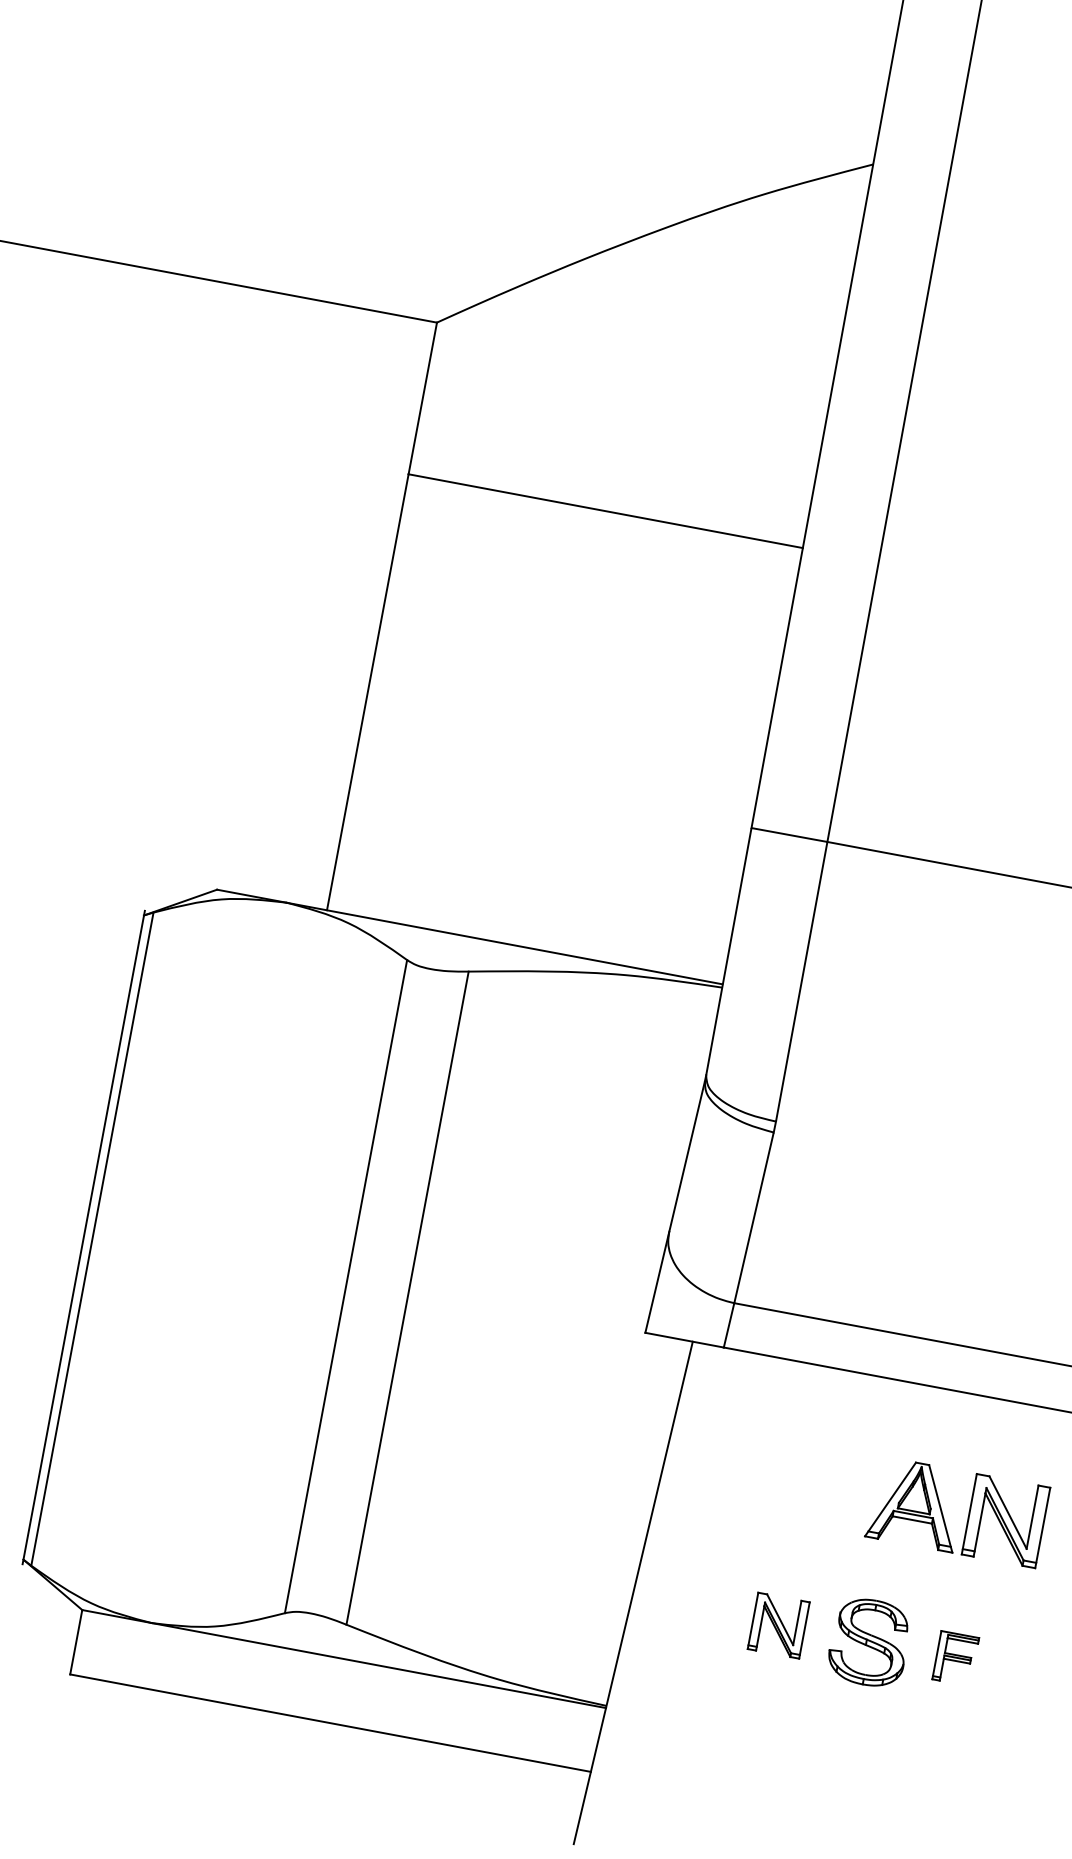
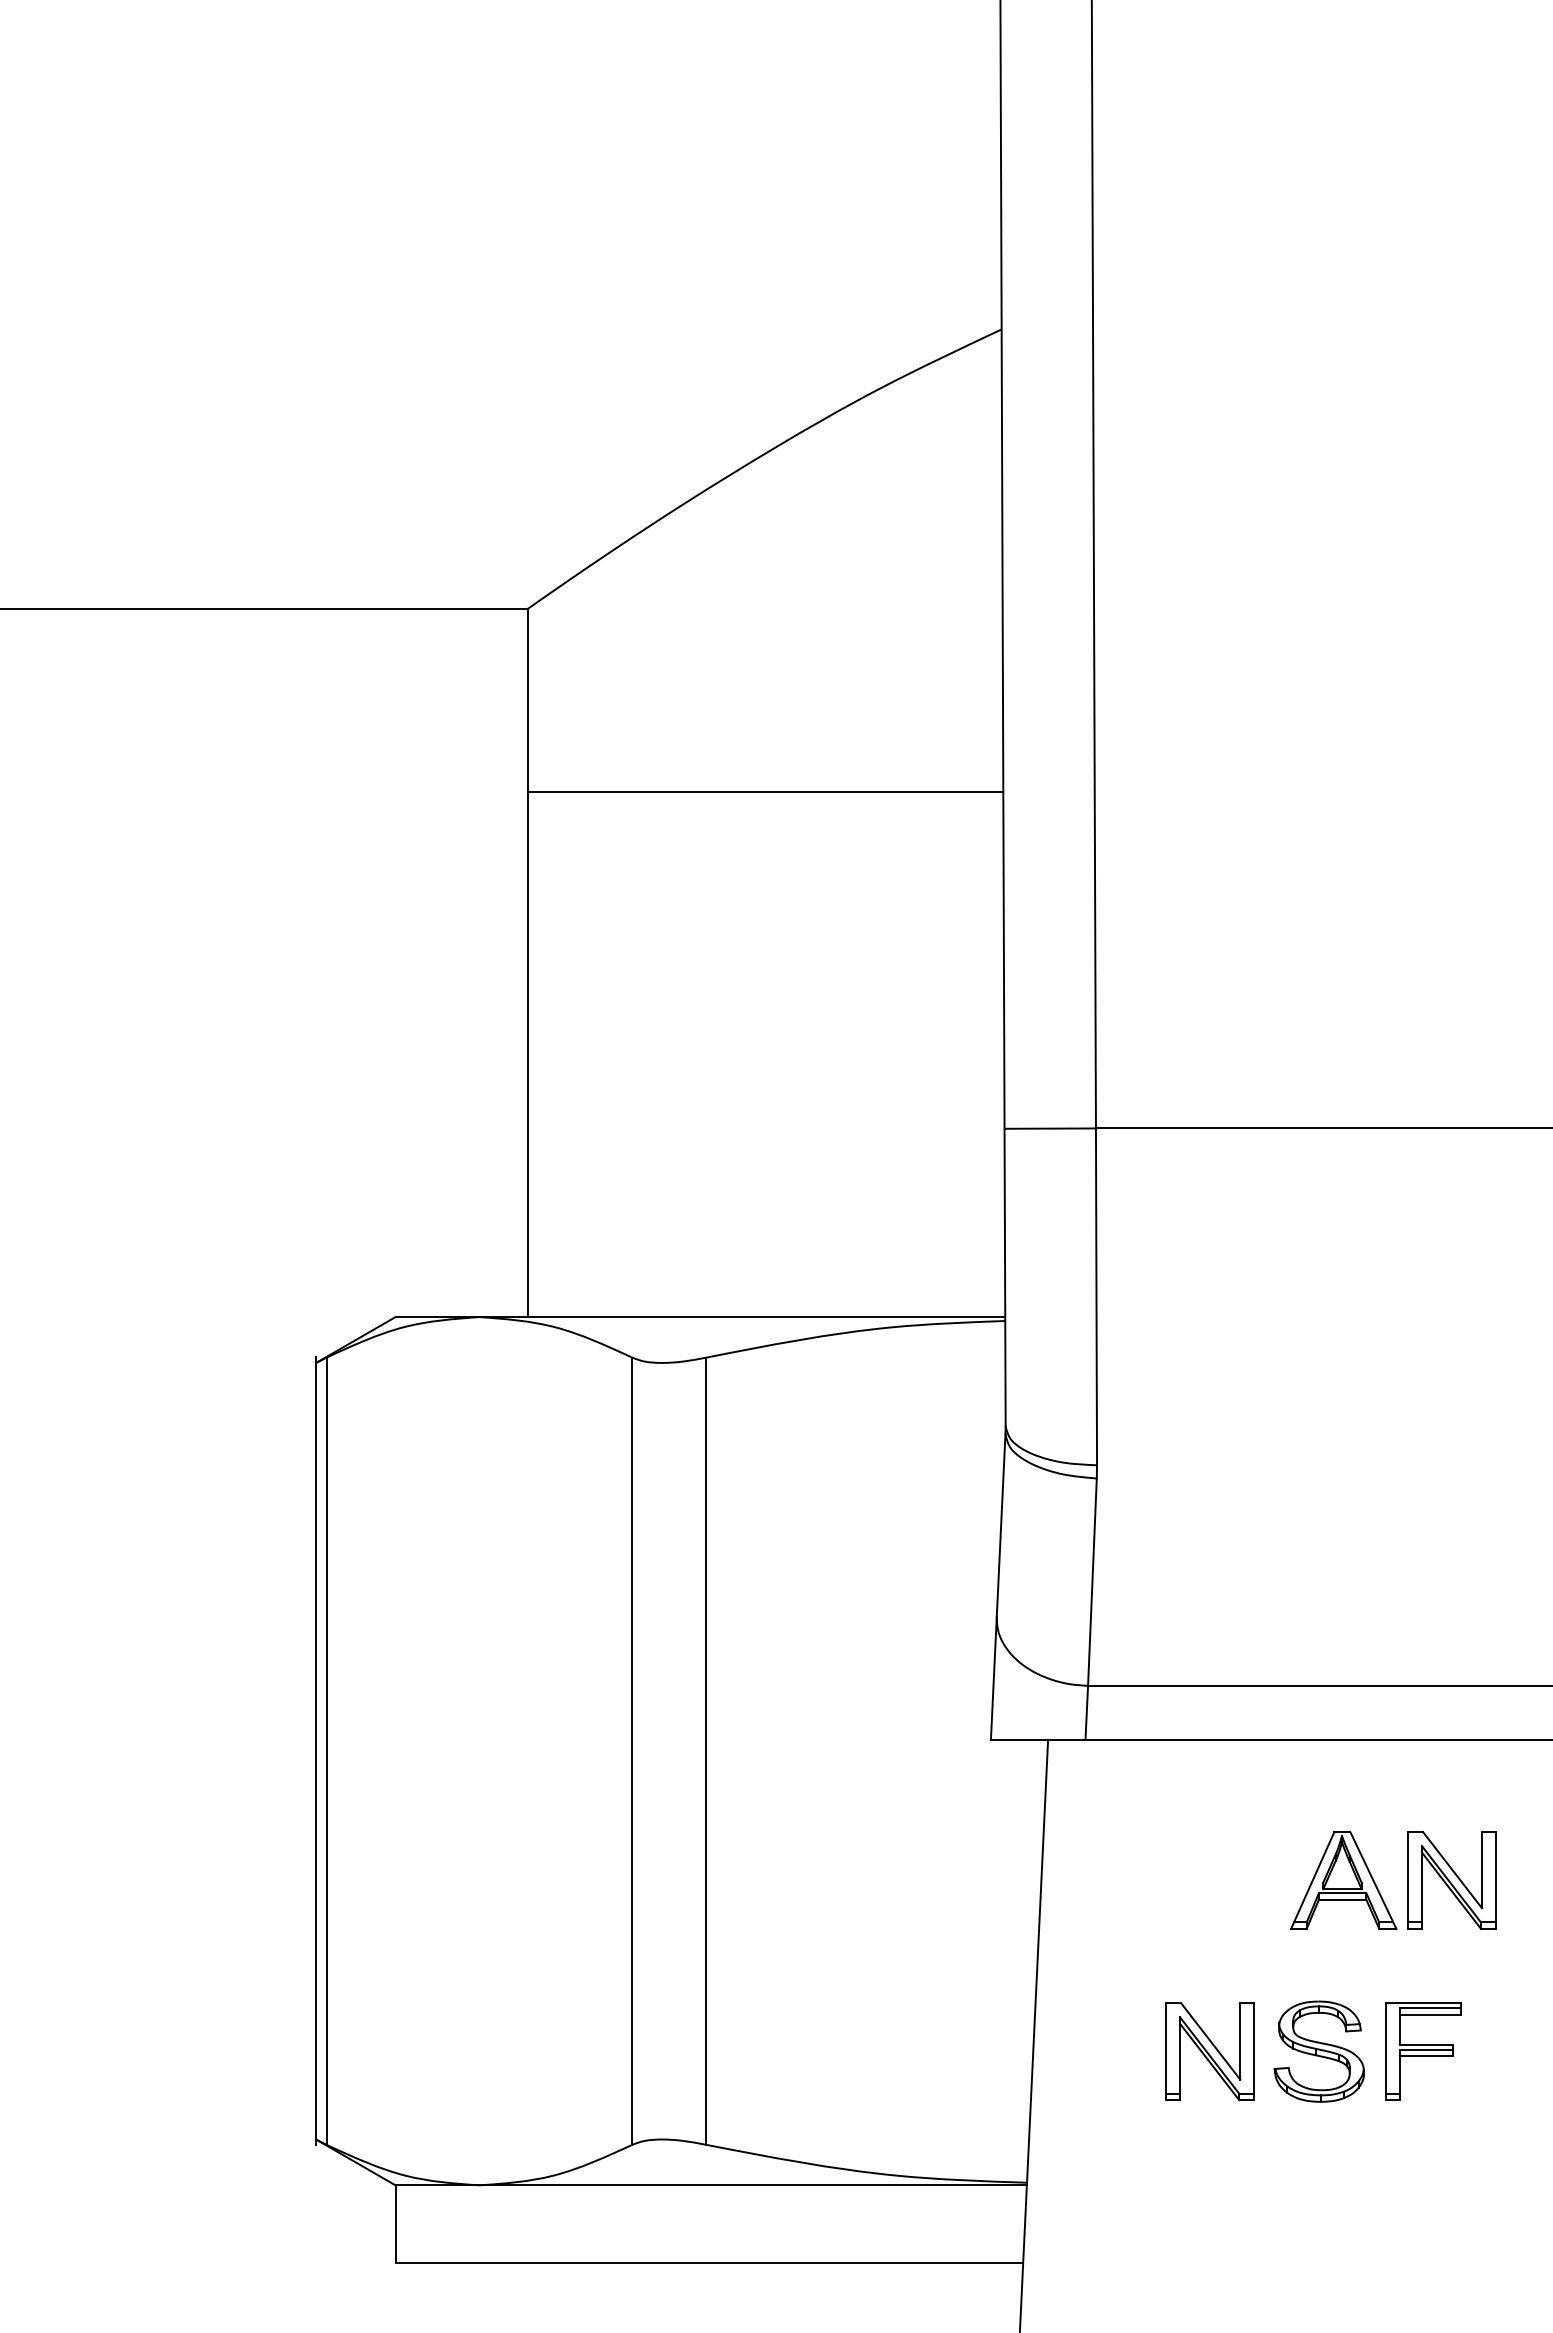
part: (778, 1625) -> (1209, 2051), size x1.43
part: (955, 1658) -> (1423, 2051), size x1.67

